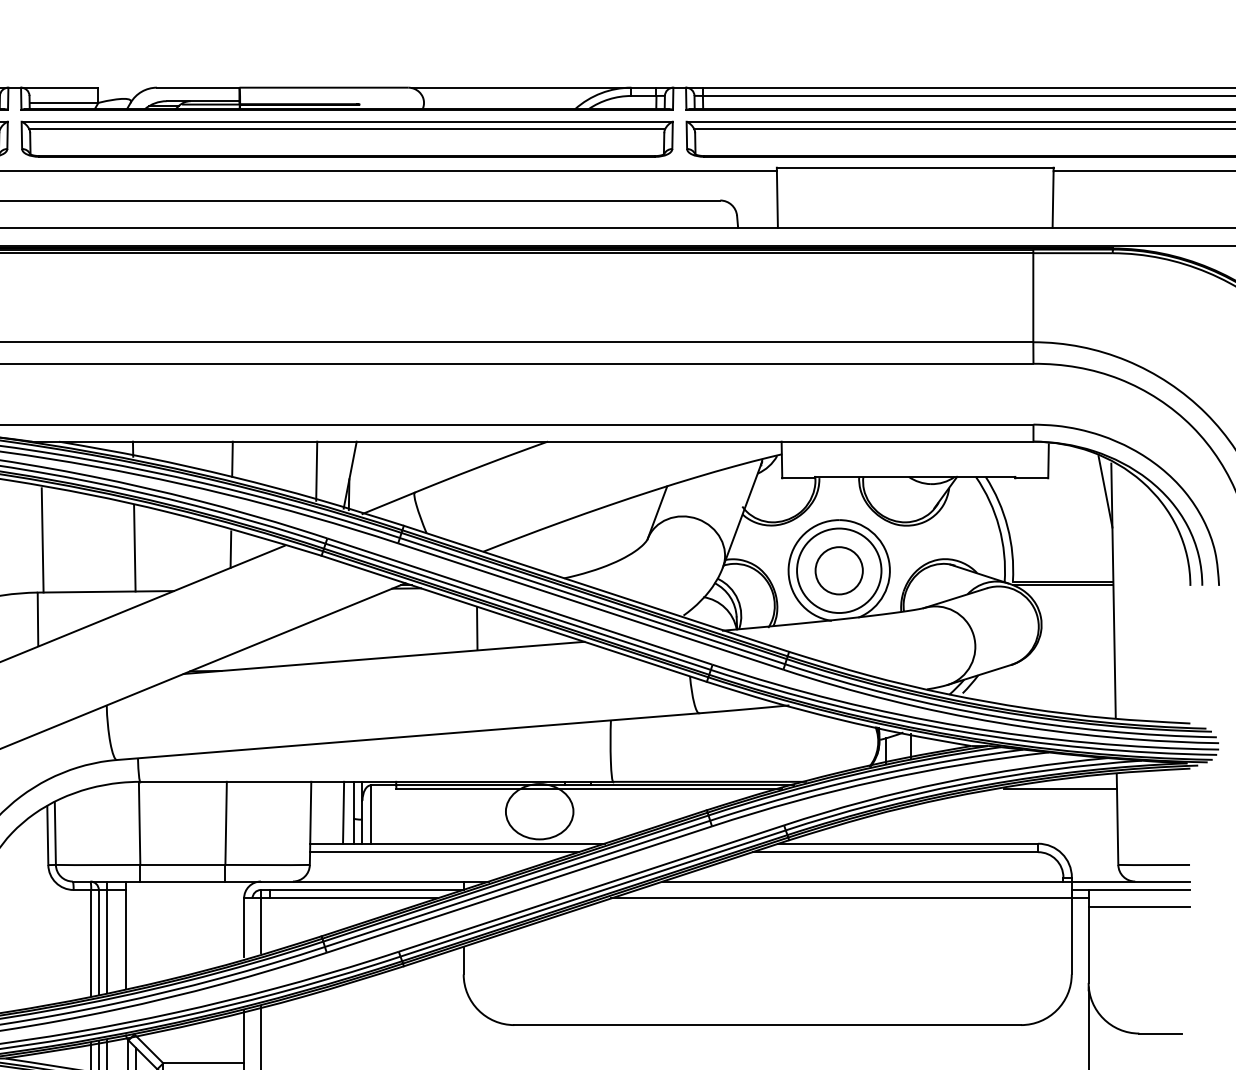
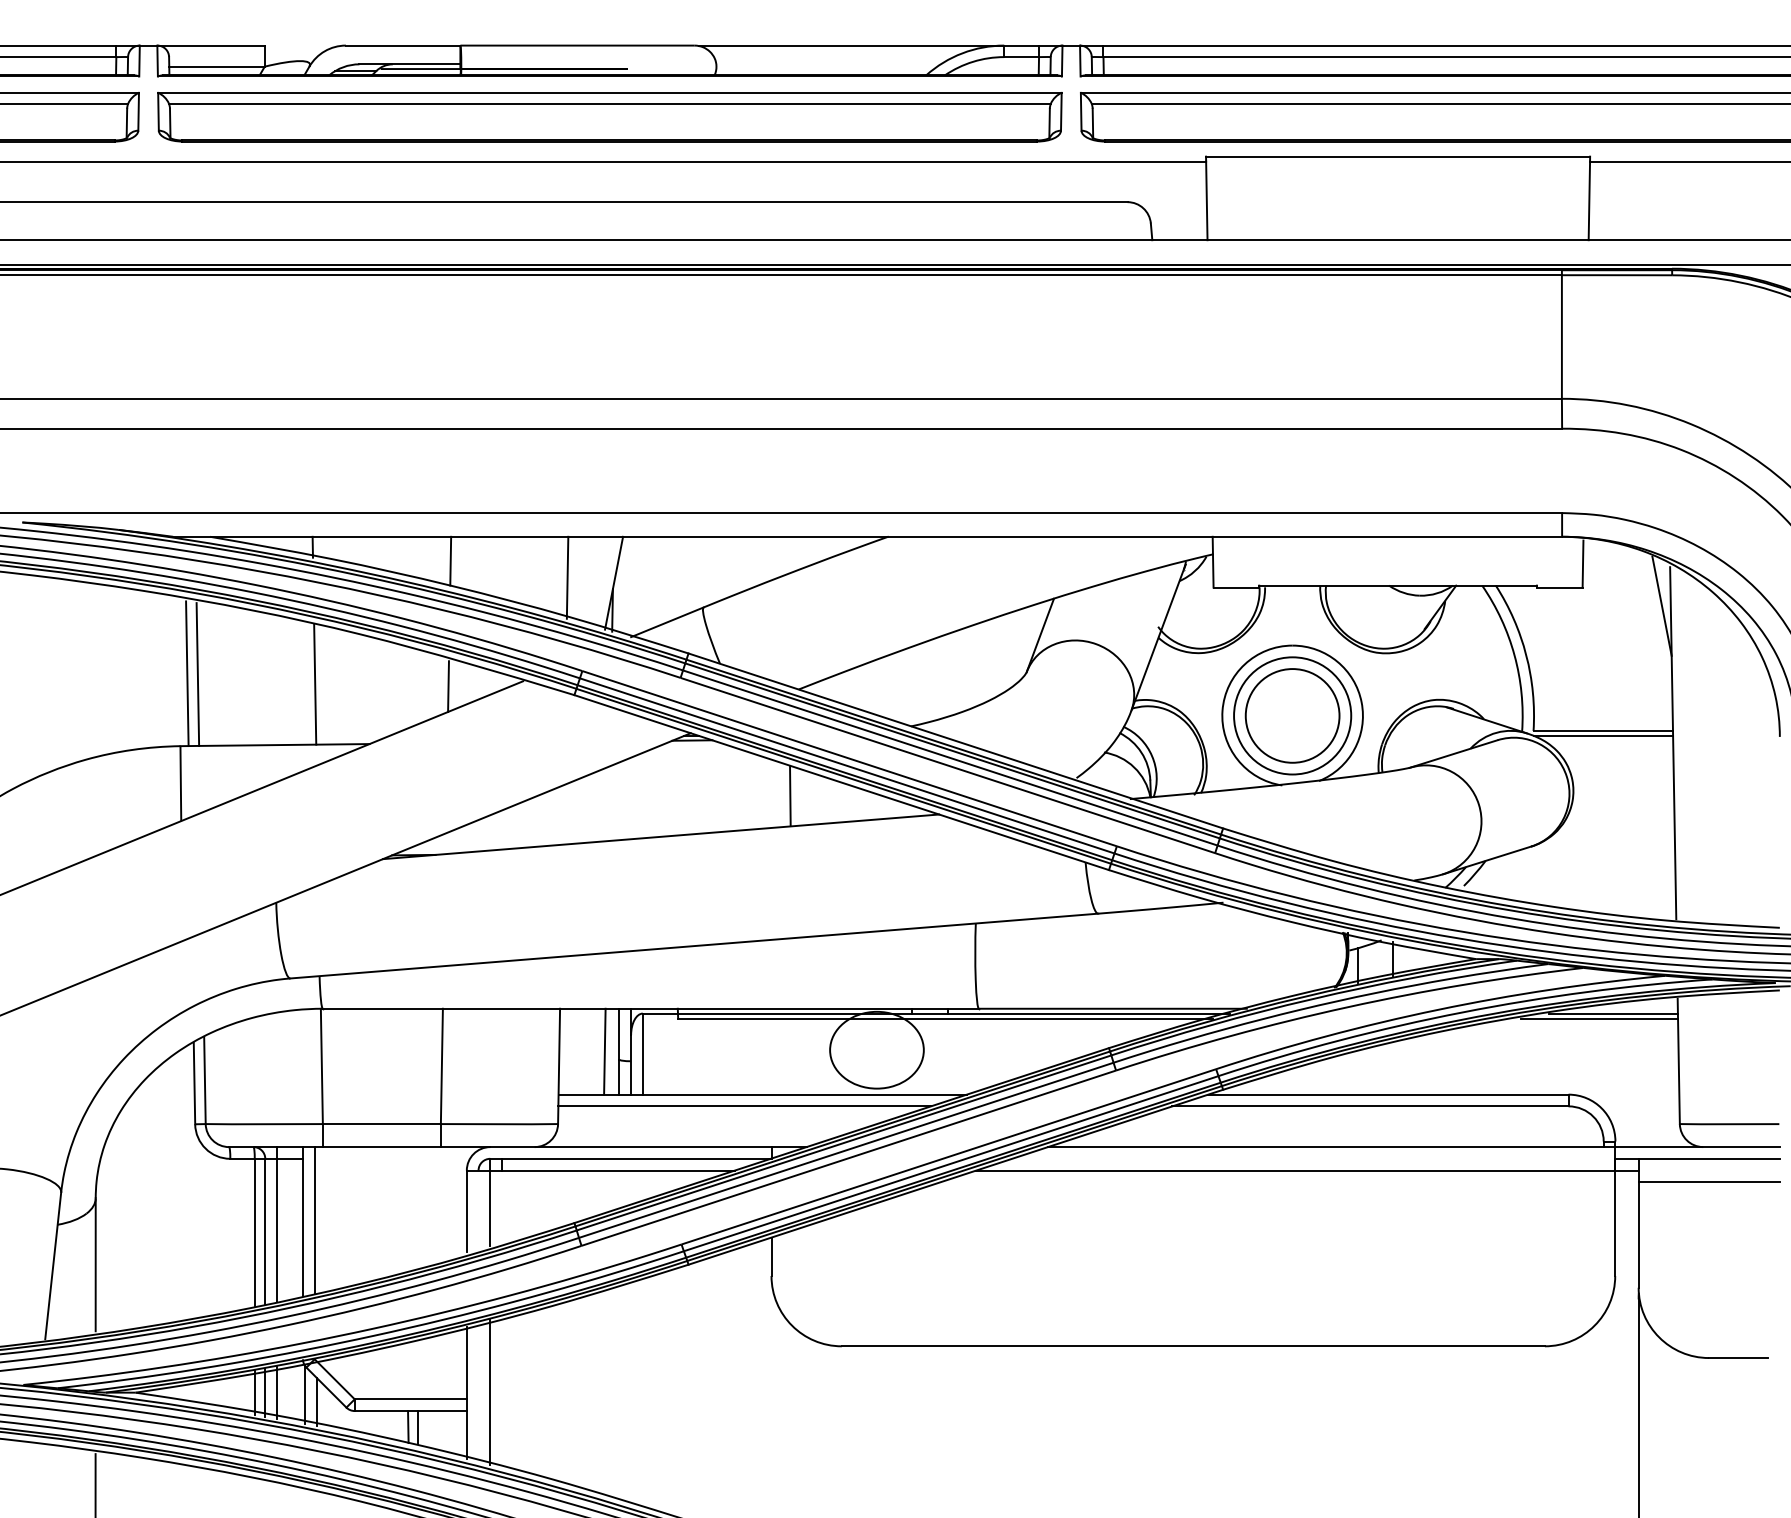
line: (49, 540) -> (197, 674), added
circle: (839, 570) -> (1292, 715), size x1.43
line: (1070, 785) -> (1613, 1013), added
line: (134, 934) -> (314, 1220), added

